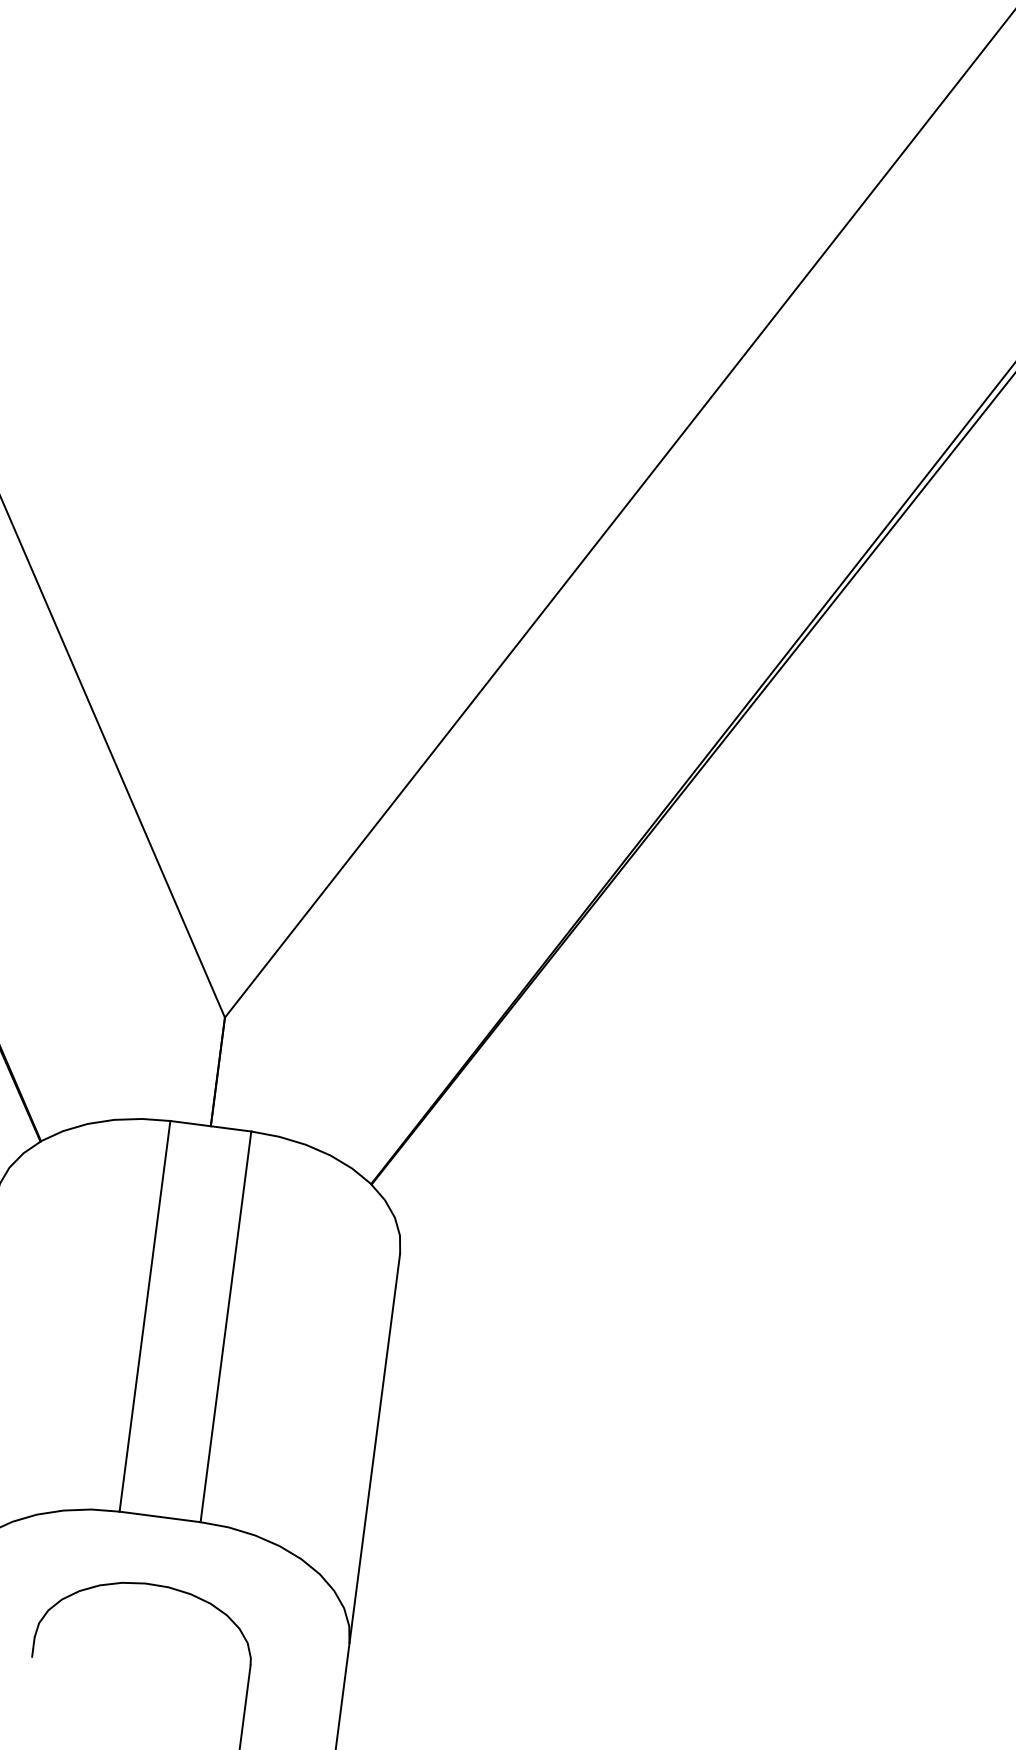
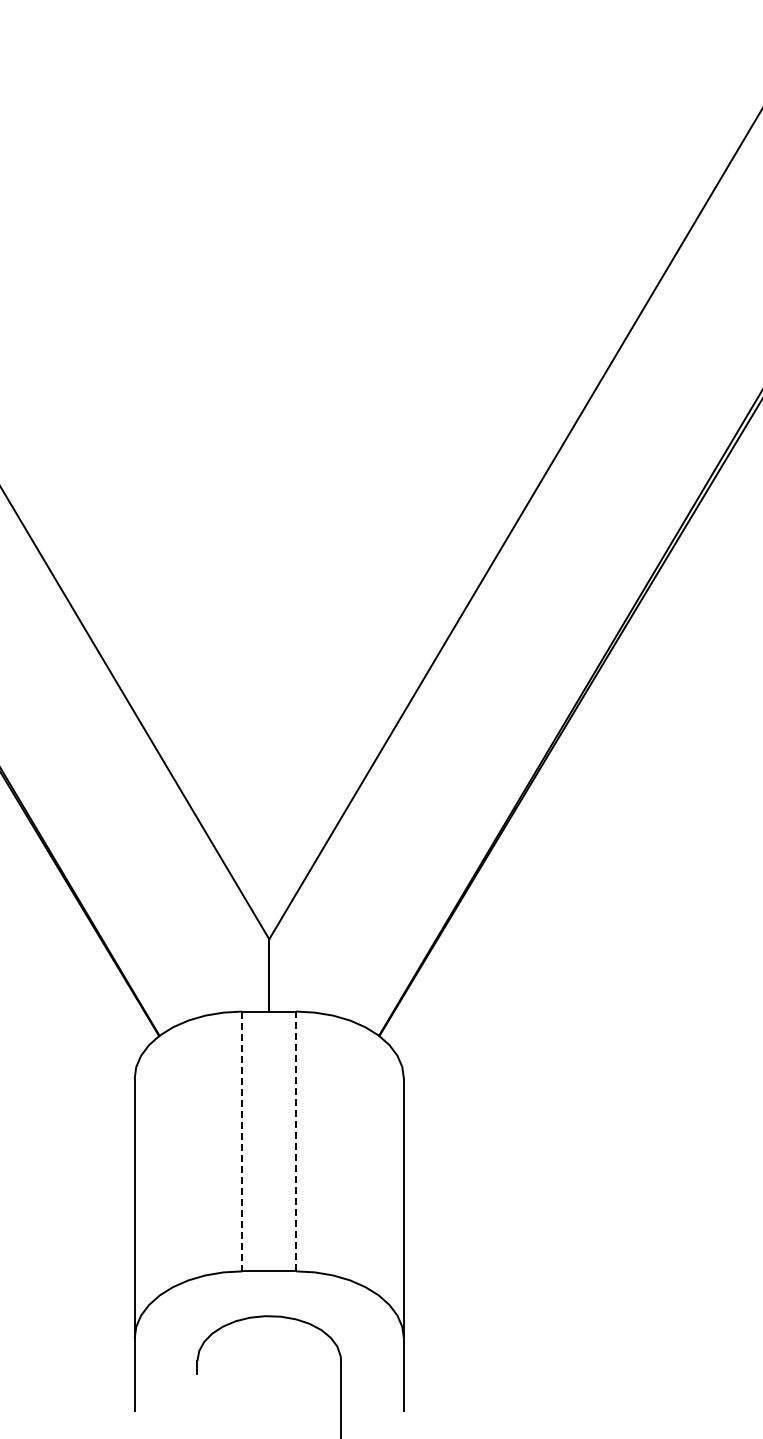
line: (145, 1316) -> (242, 1141), solid -> dashed
line: (226, 1326) -> (296, 1141), solid -> dashed

